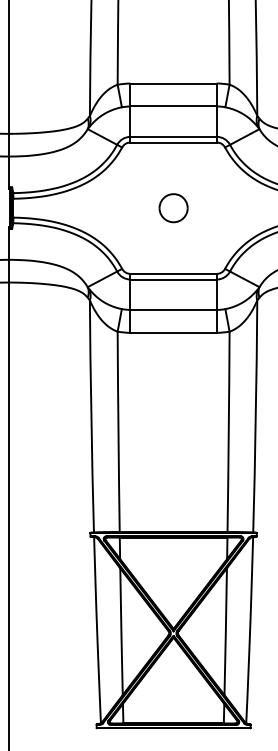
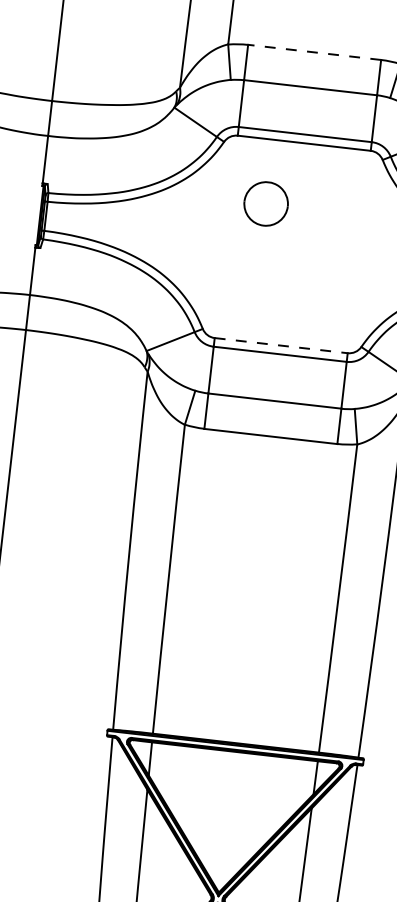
line: (173, 83) -> (314, 52), solid -> dashed
part: (173, 208) -> (265, 204), moved
line: (174, 273) -> (282, 345), solid -> dashed

